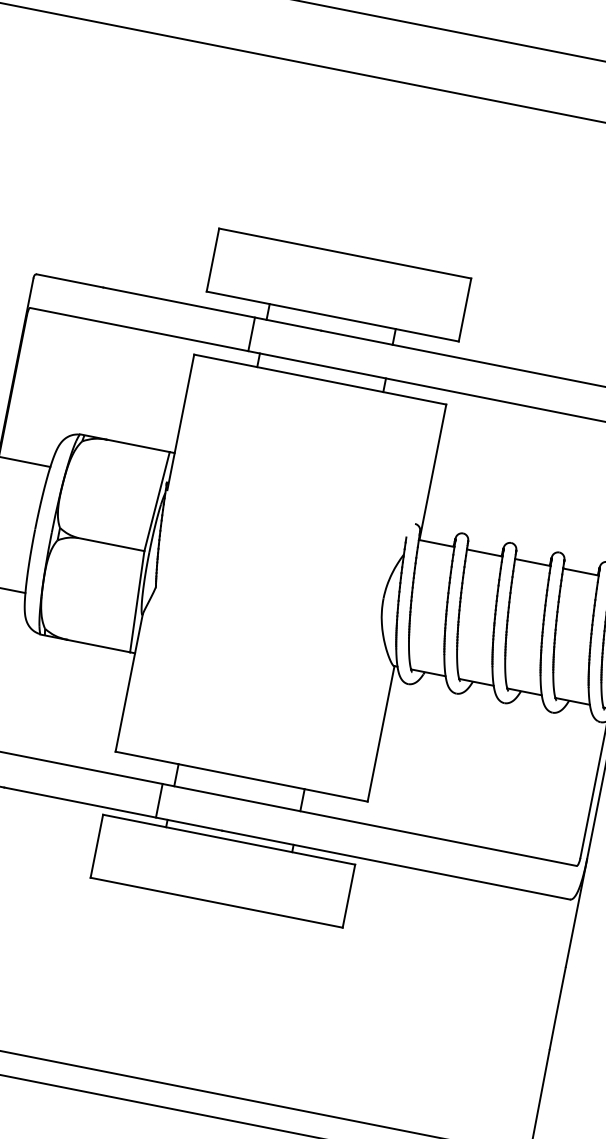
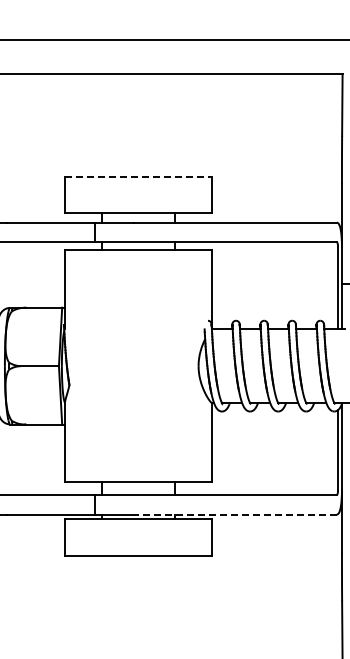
line: (344, 253) -> (138, 176), solid -> dashed
line: (396, 865) -> (235, 514), solid -> dashed

